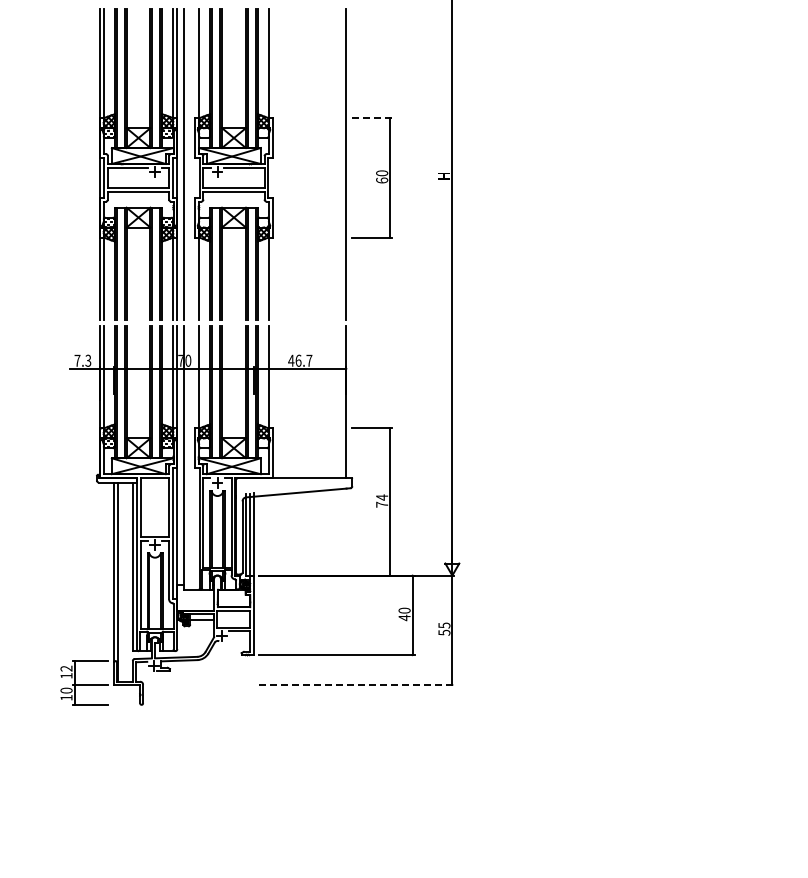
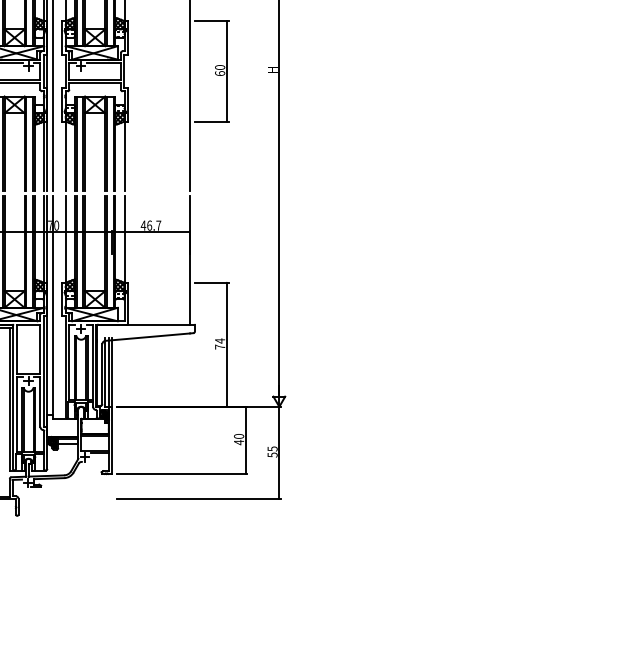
line: (372, 118) -> (211, 21), dashed -> solid
line: (357, 684) -> (199, 498), dashed -> solid

